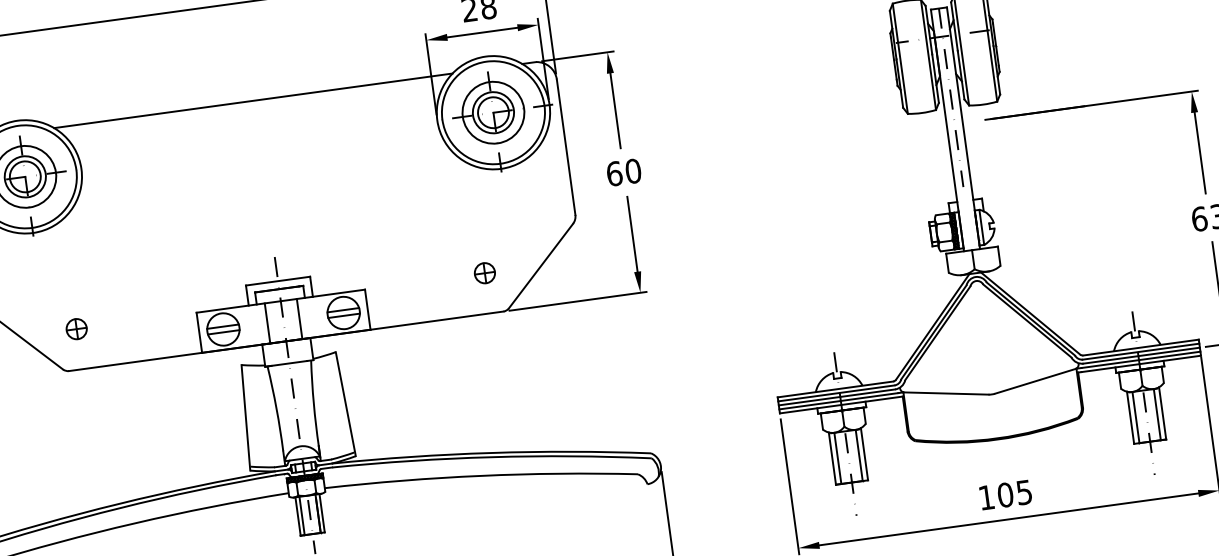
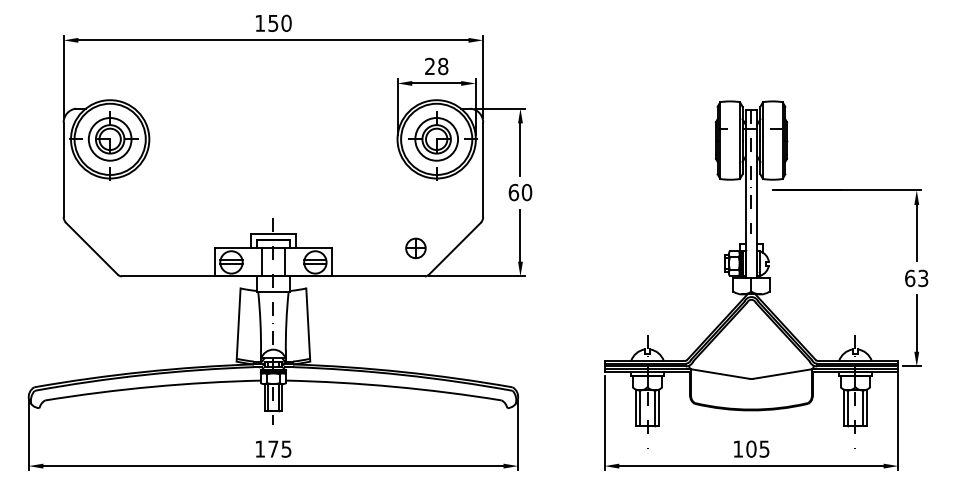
line: (253, 100) -> (273, 108), removed
part: (484, 273) -> (415, 248), size x1.4
part: (75, 329) -> (130, 248), removed

